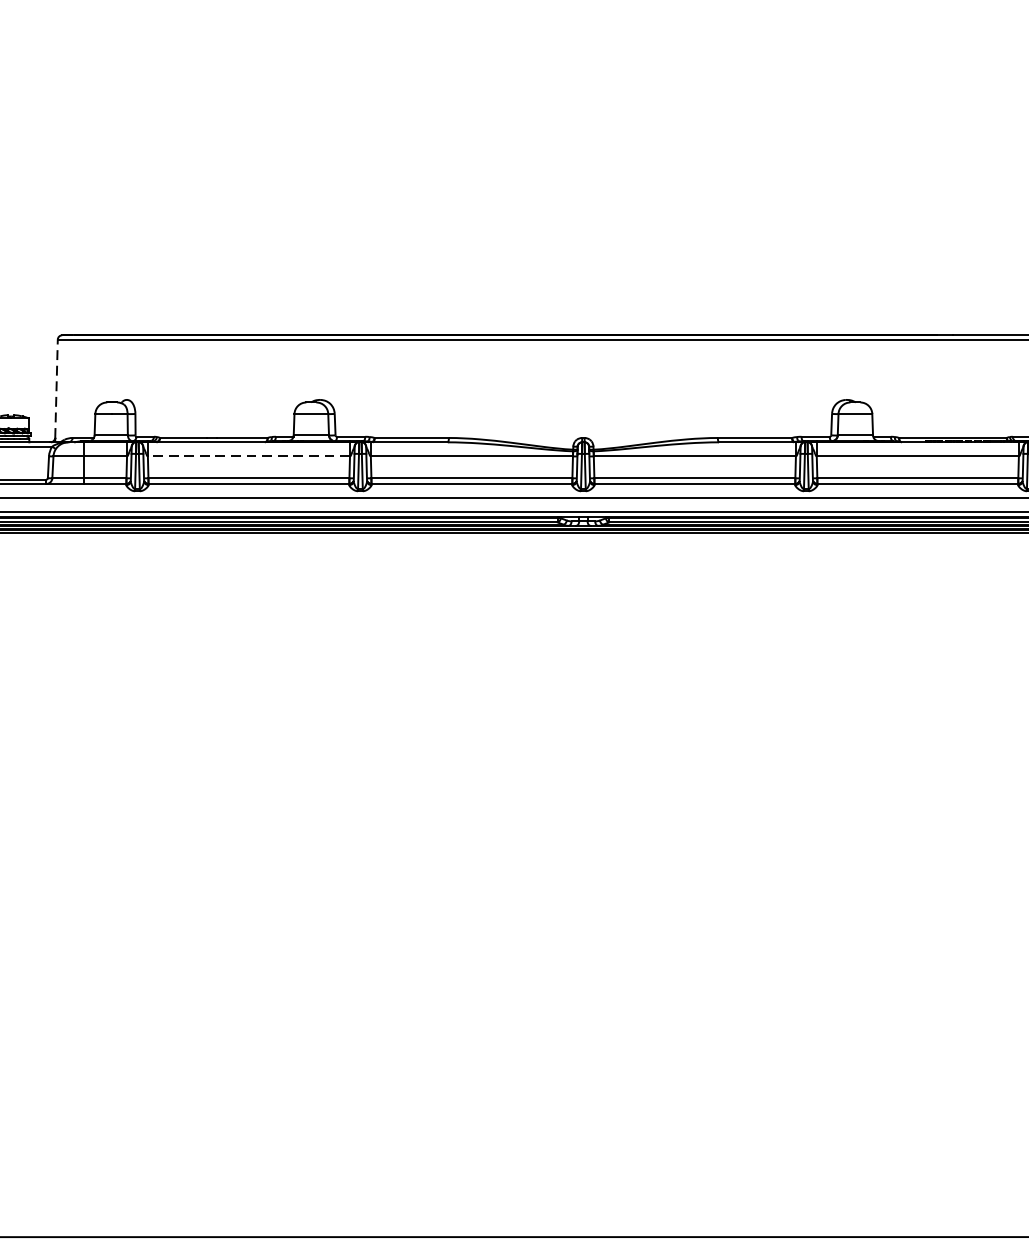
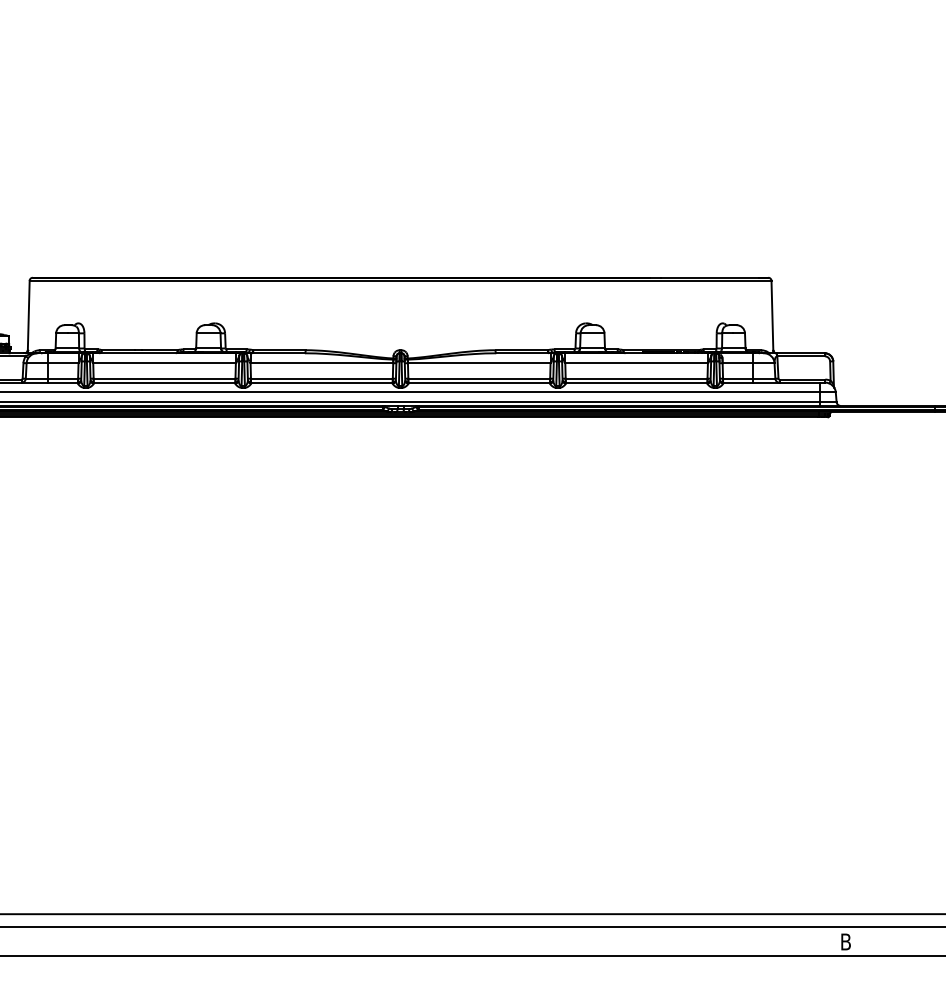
line: (56, 388) -> (28, 315), dashed -> solid
line: (248, 456) -> (164, 363), dashed -> solid

